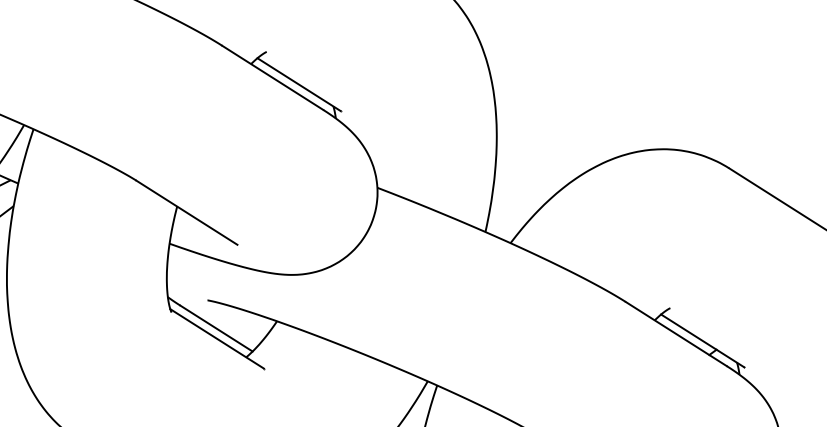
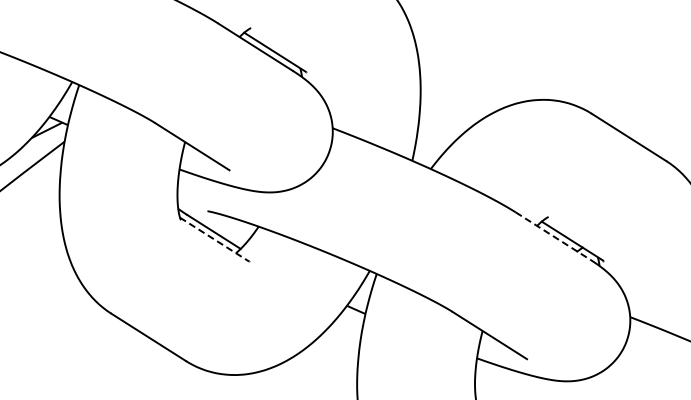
line: (676, 334) -> (553, 236), solid -> dashed
line: (217, 338) -> (214, 239), solid -> dashed

